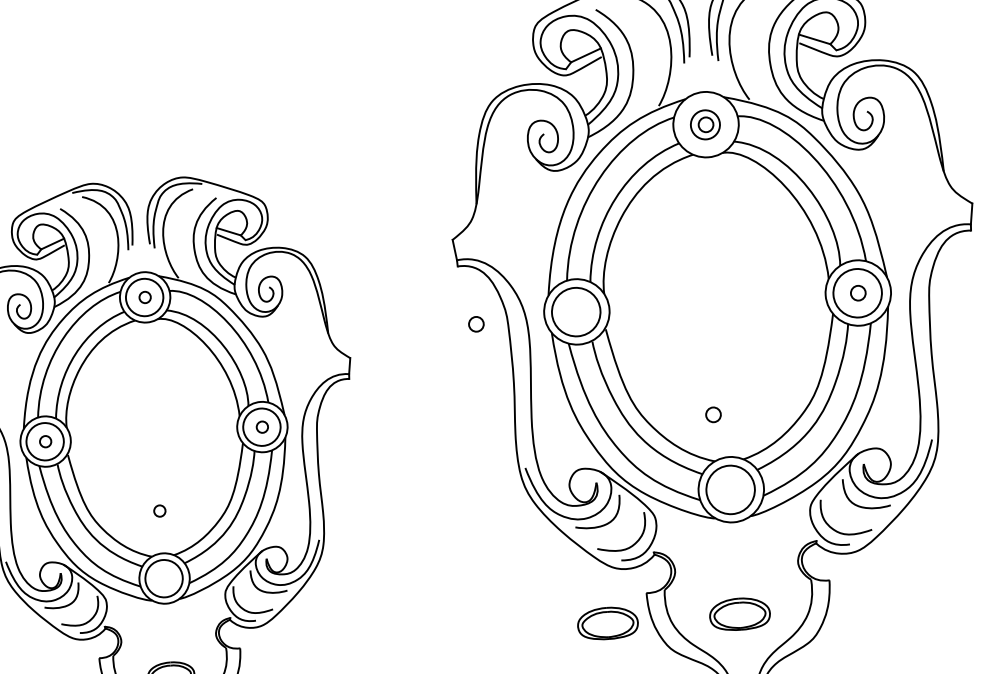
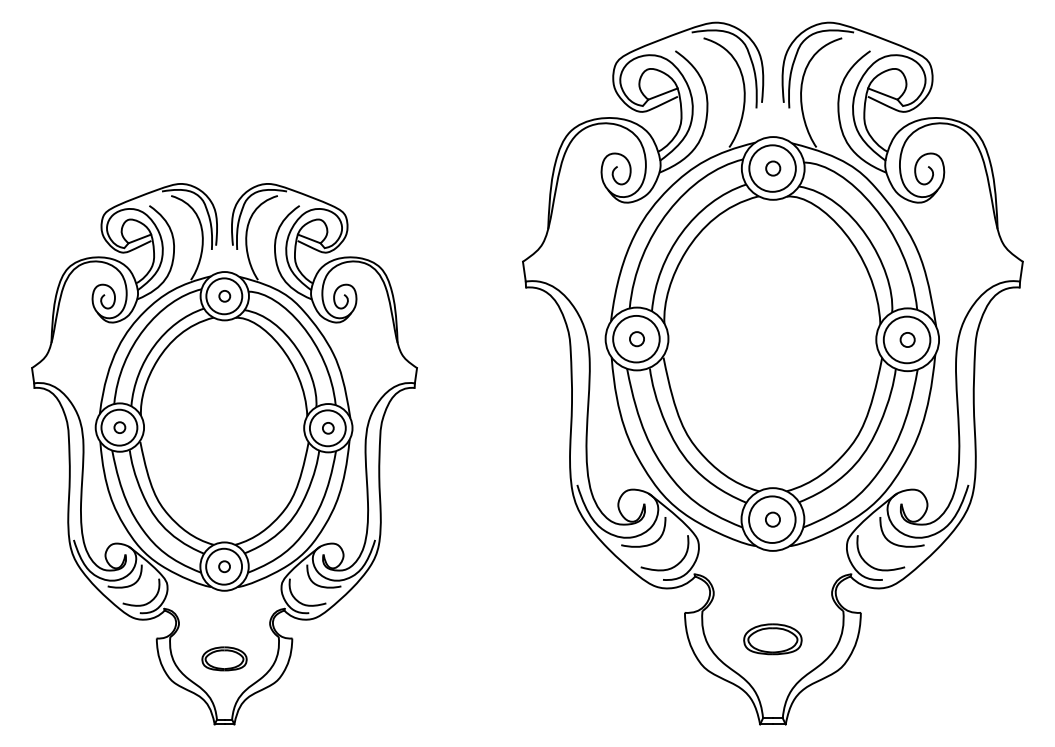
circle: (705, 124) -> (772, 168), size x1.67
circle: (475, 324) -> (636, 339), moved
circle: (713, 414) -> (772, 519), moved
circle: (159, 510) -> (224, 566), moved
part: (607, 623) -> (645, 639), removed

